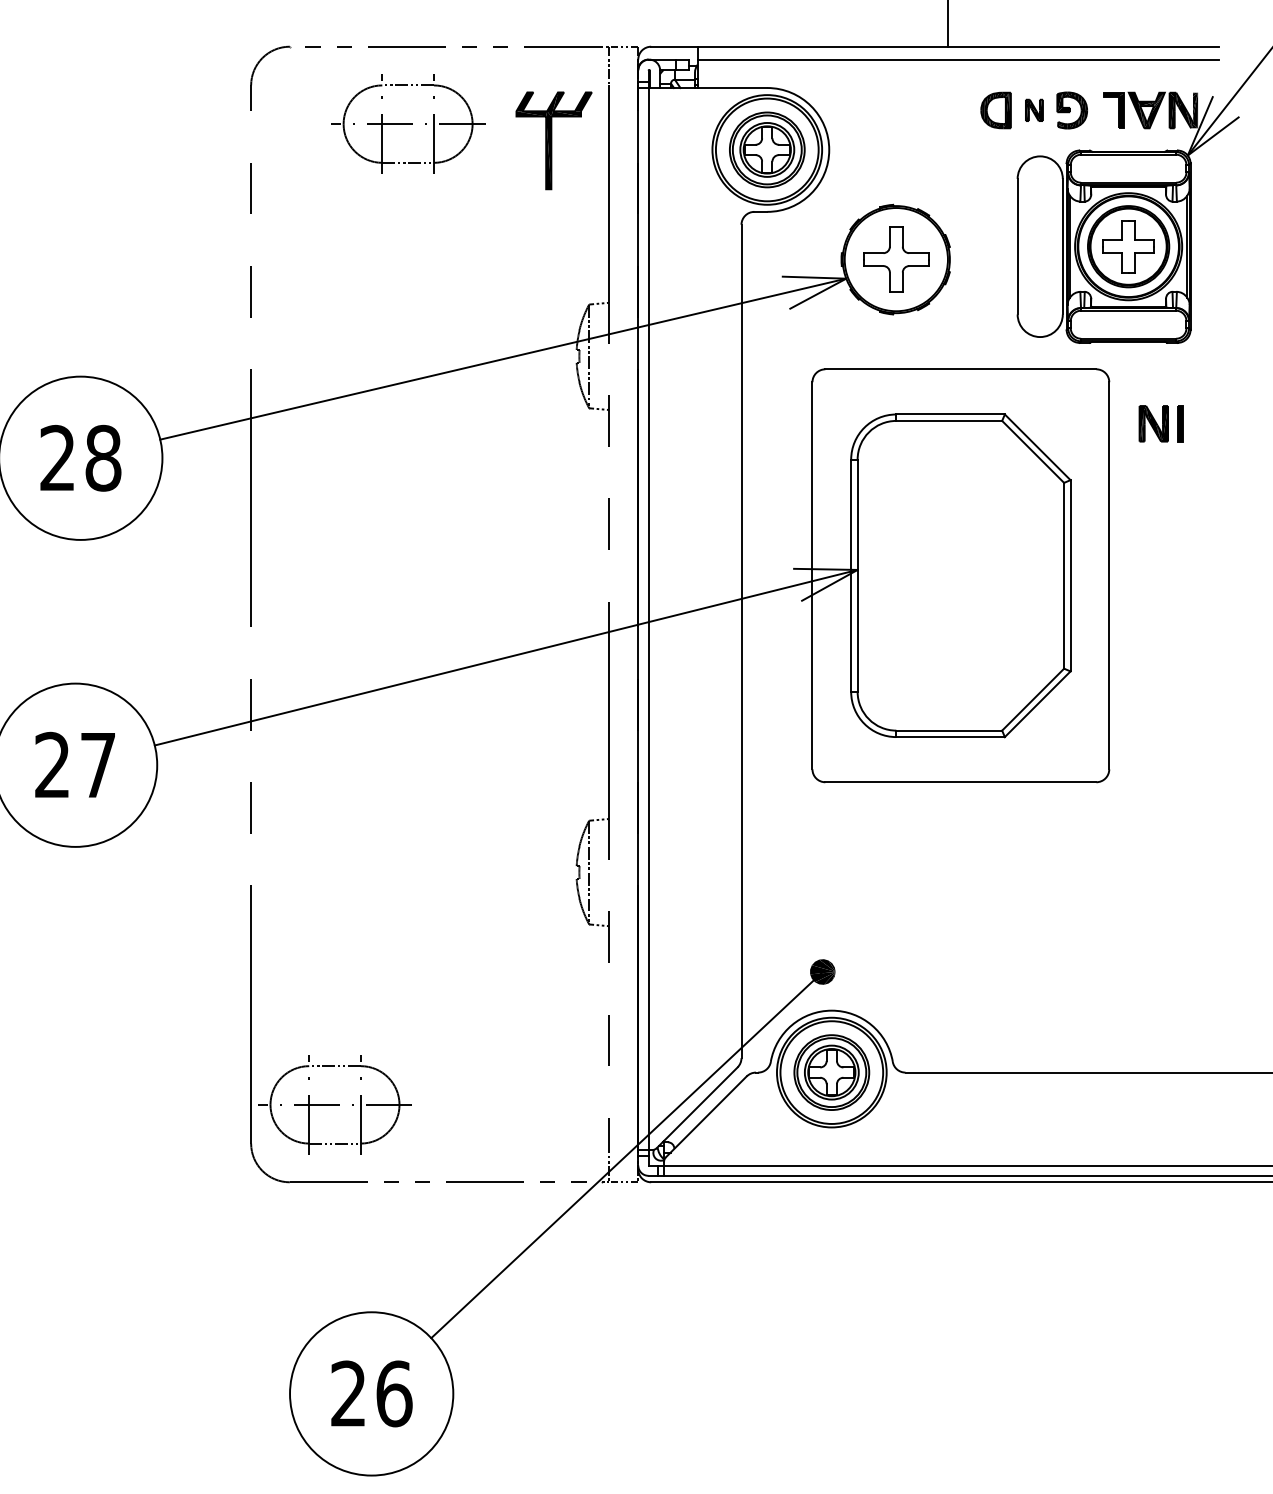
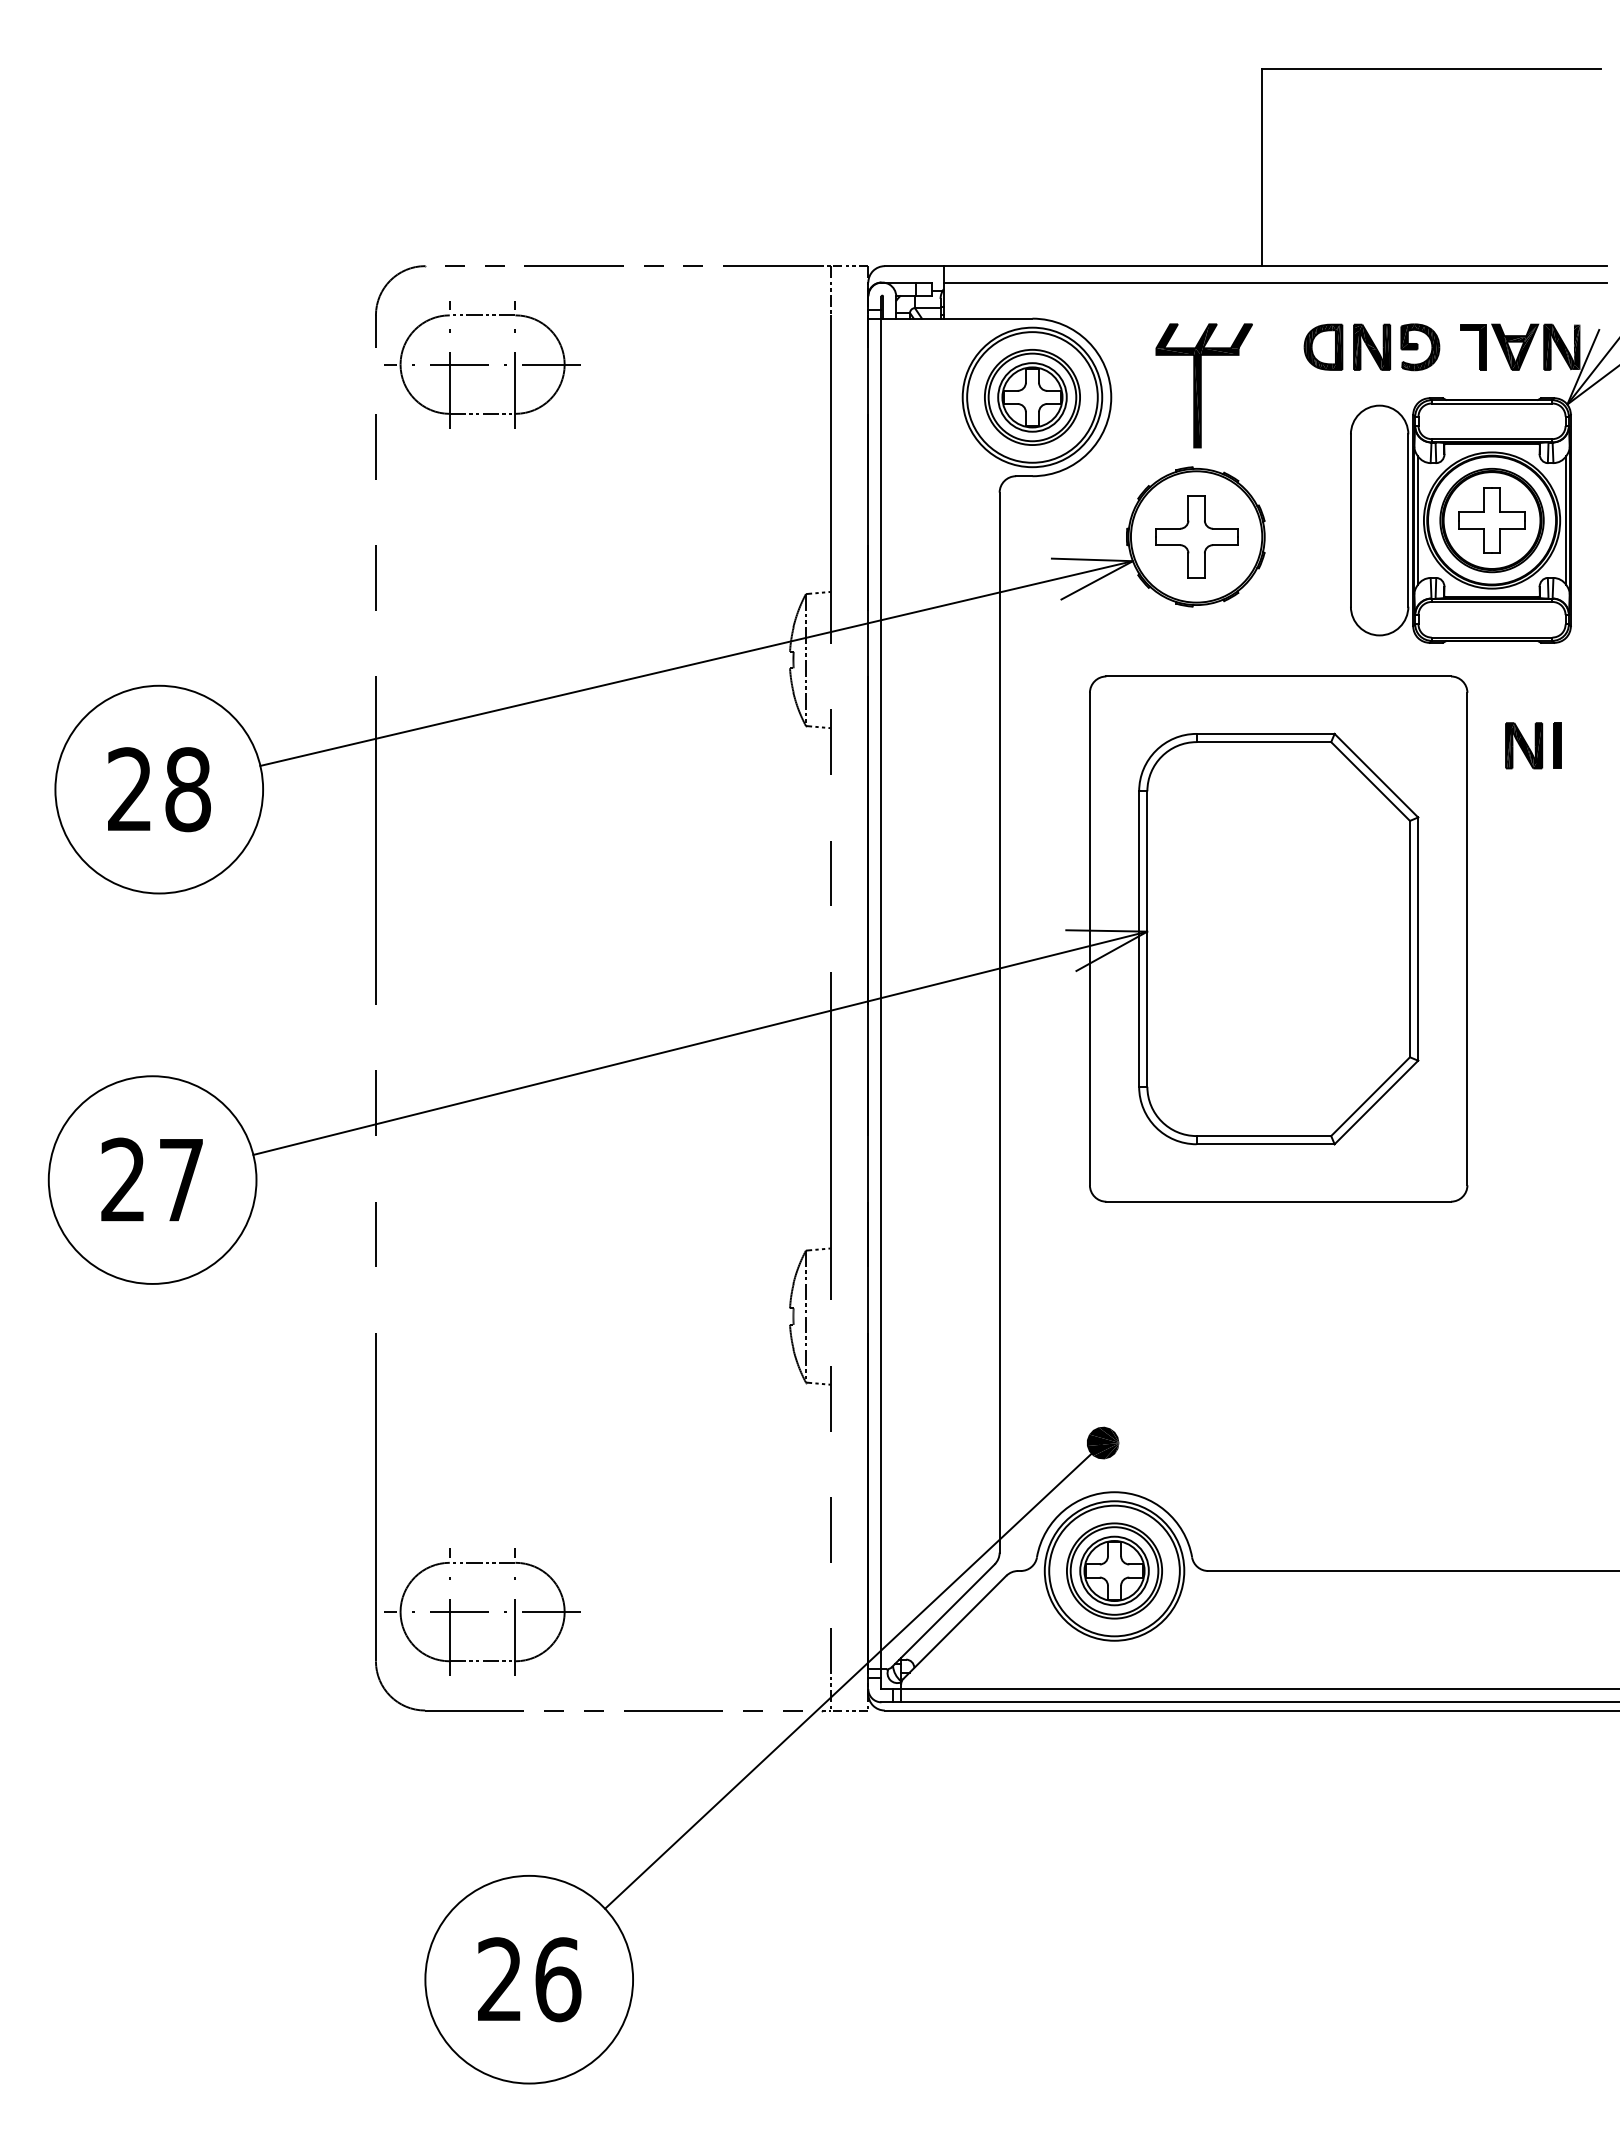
part: (1034, 109) -> (1372, 346), size x1.67
part: (408, 124) -> (482, 364), moved
part: (553, 140) -> (1203, 385), moved

